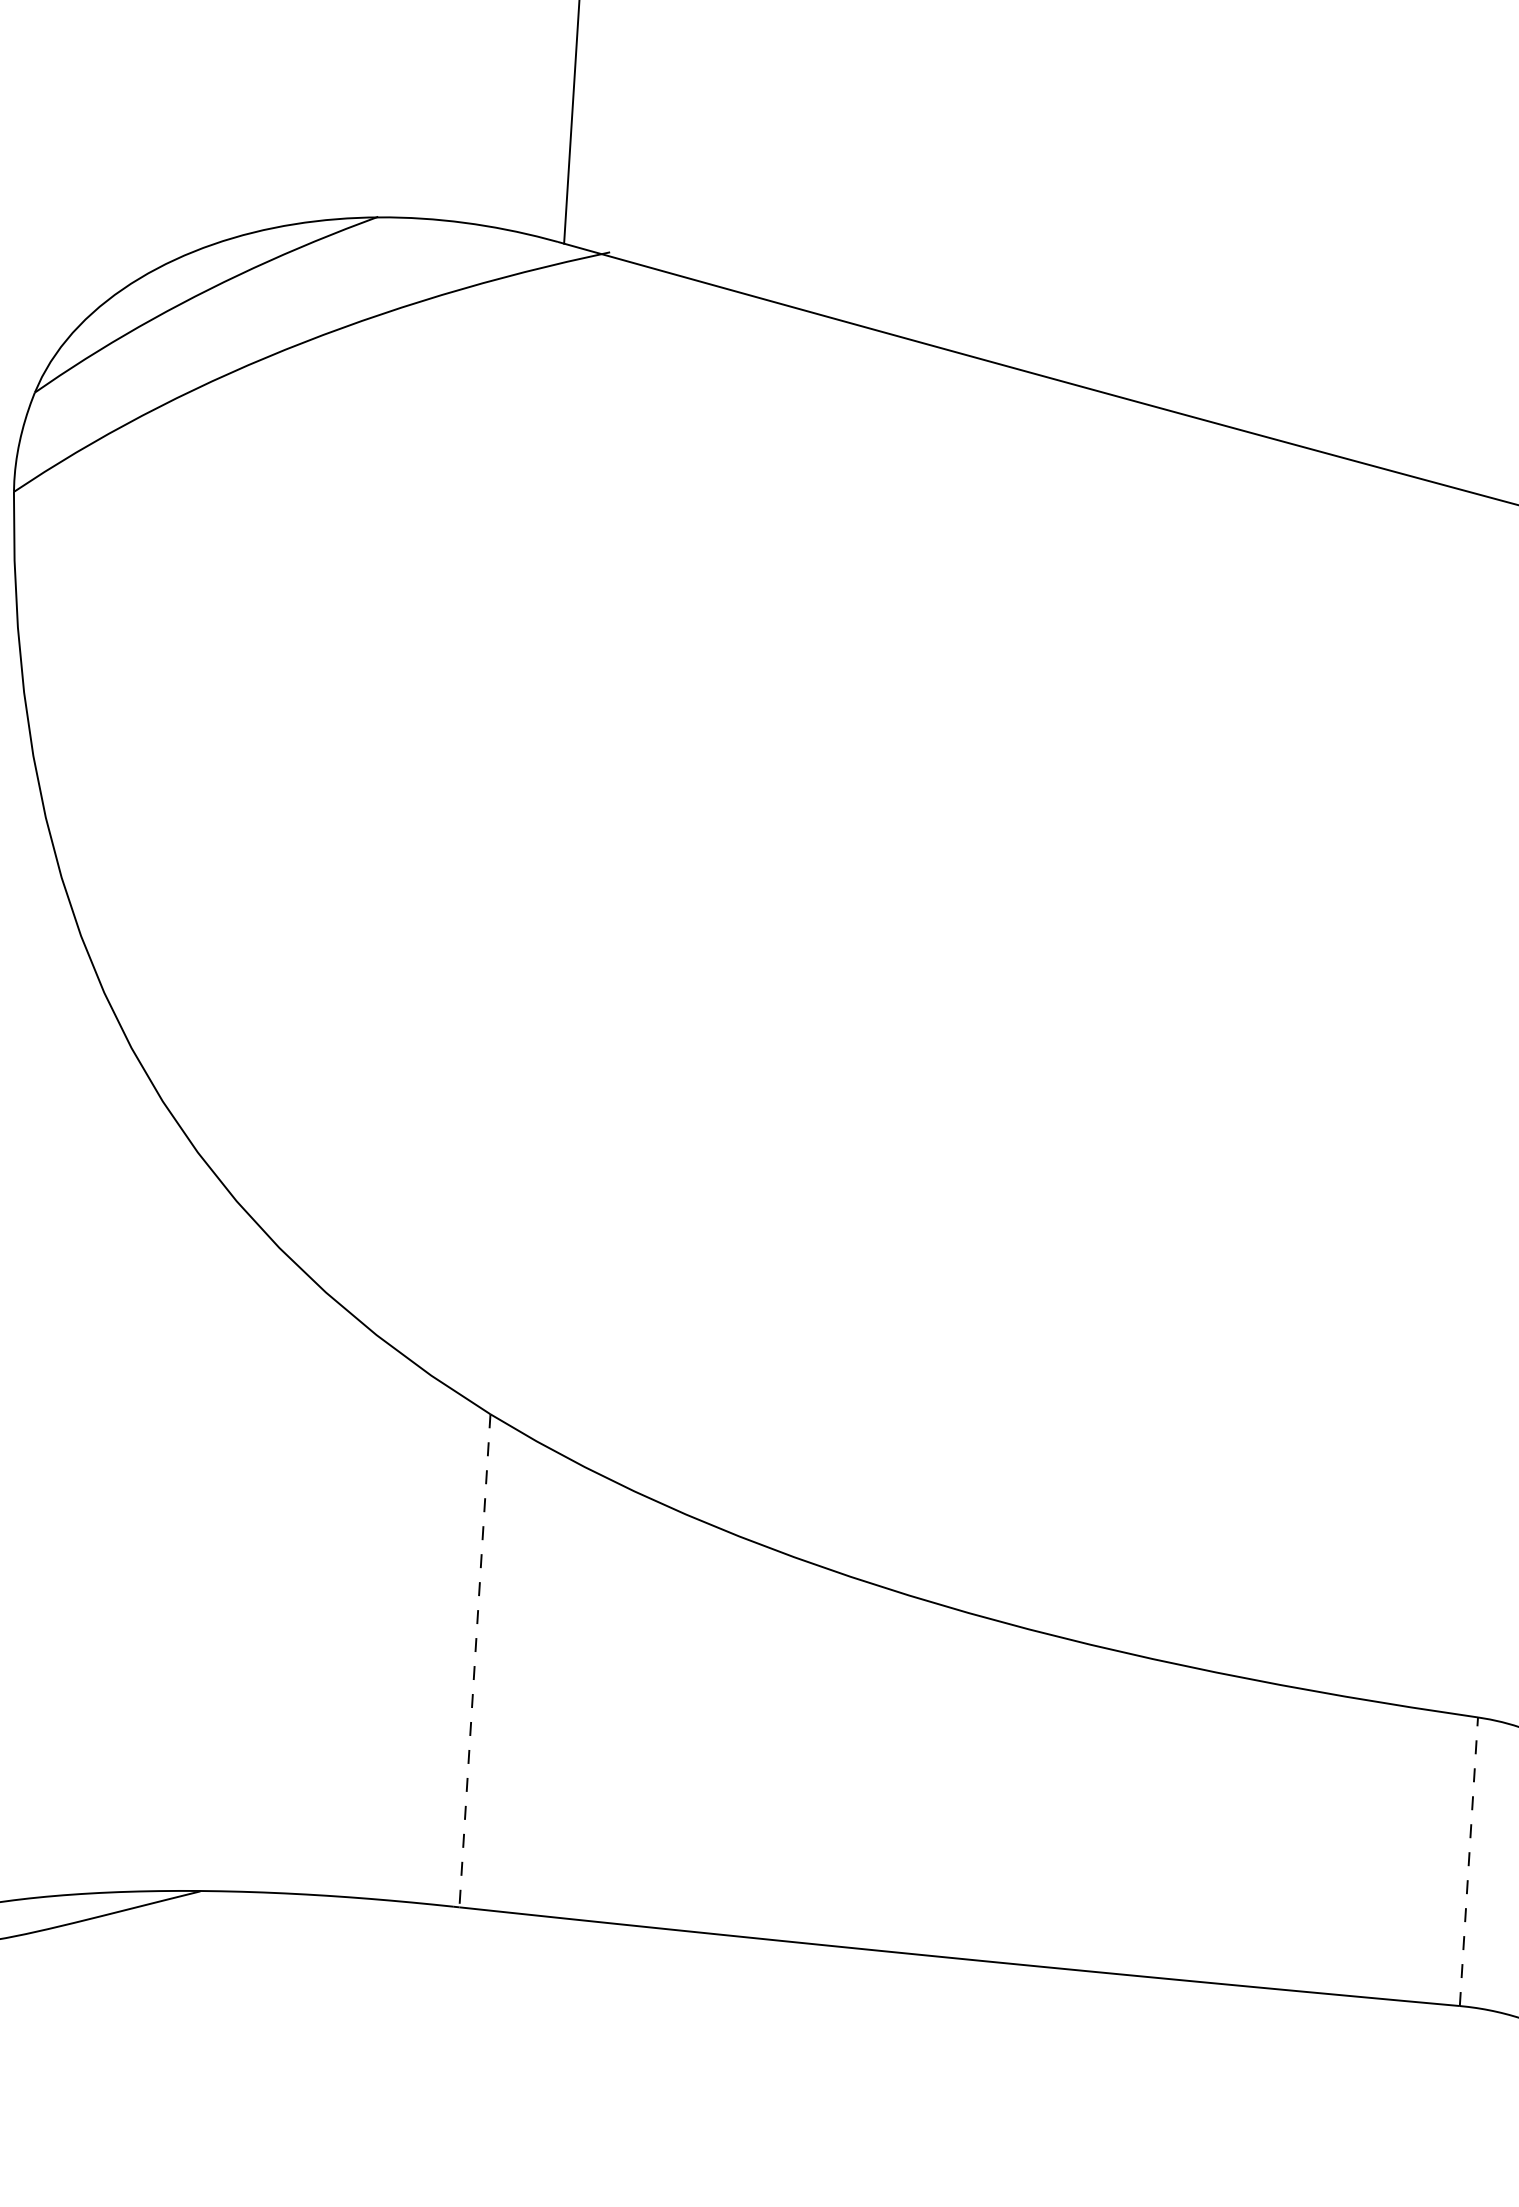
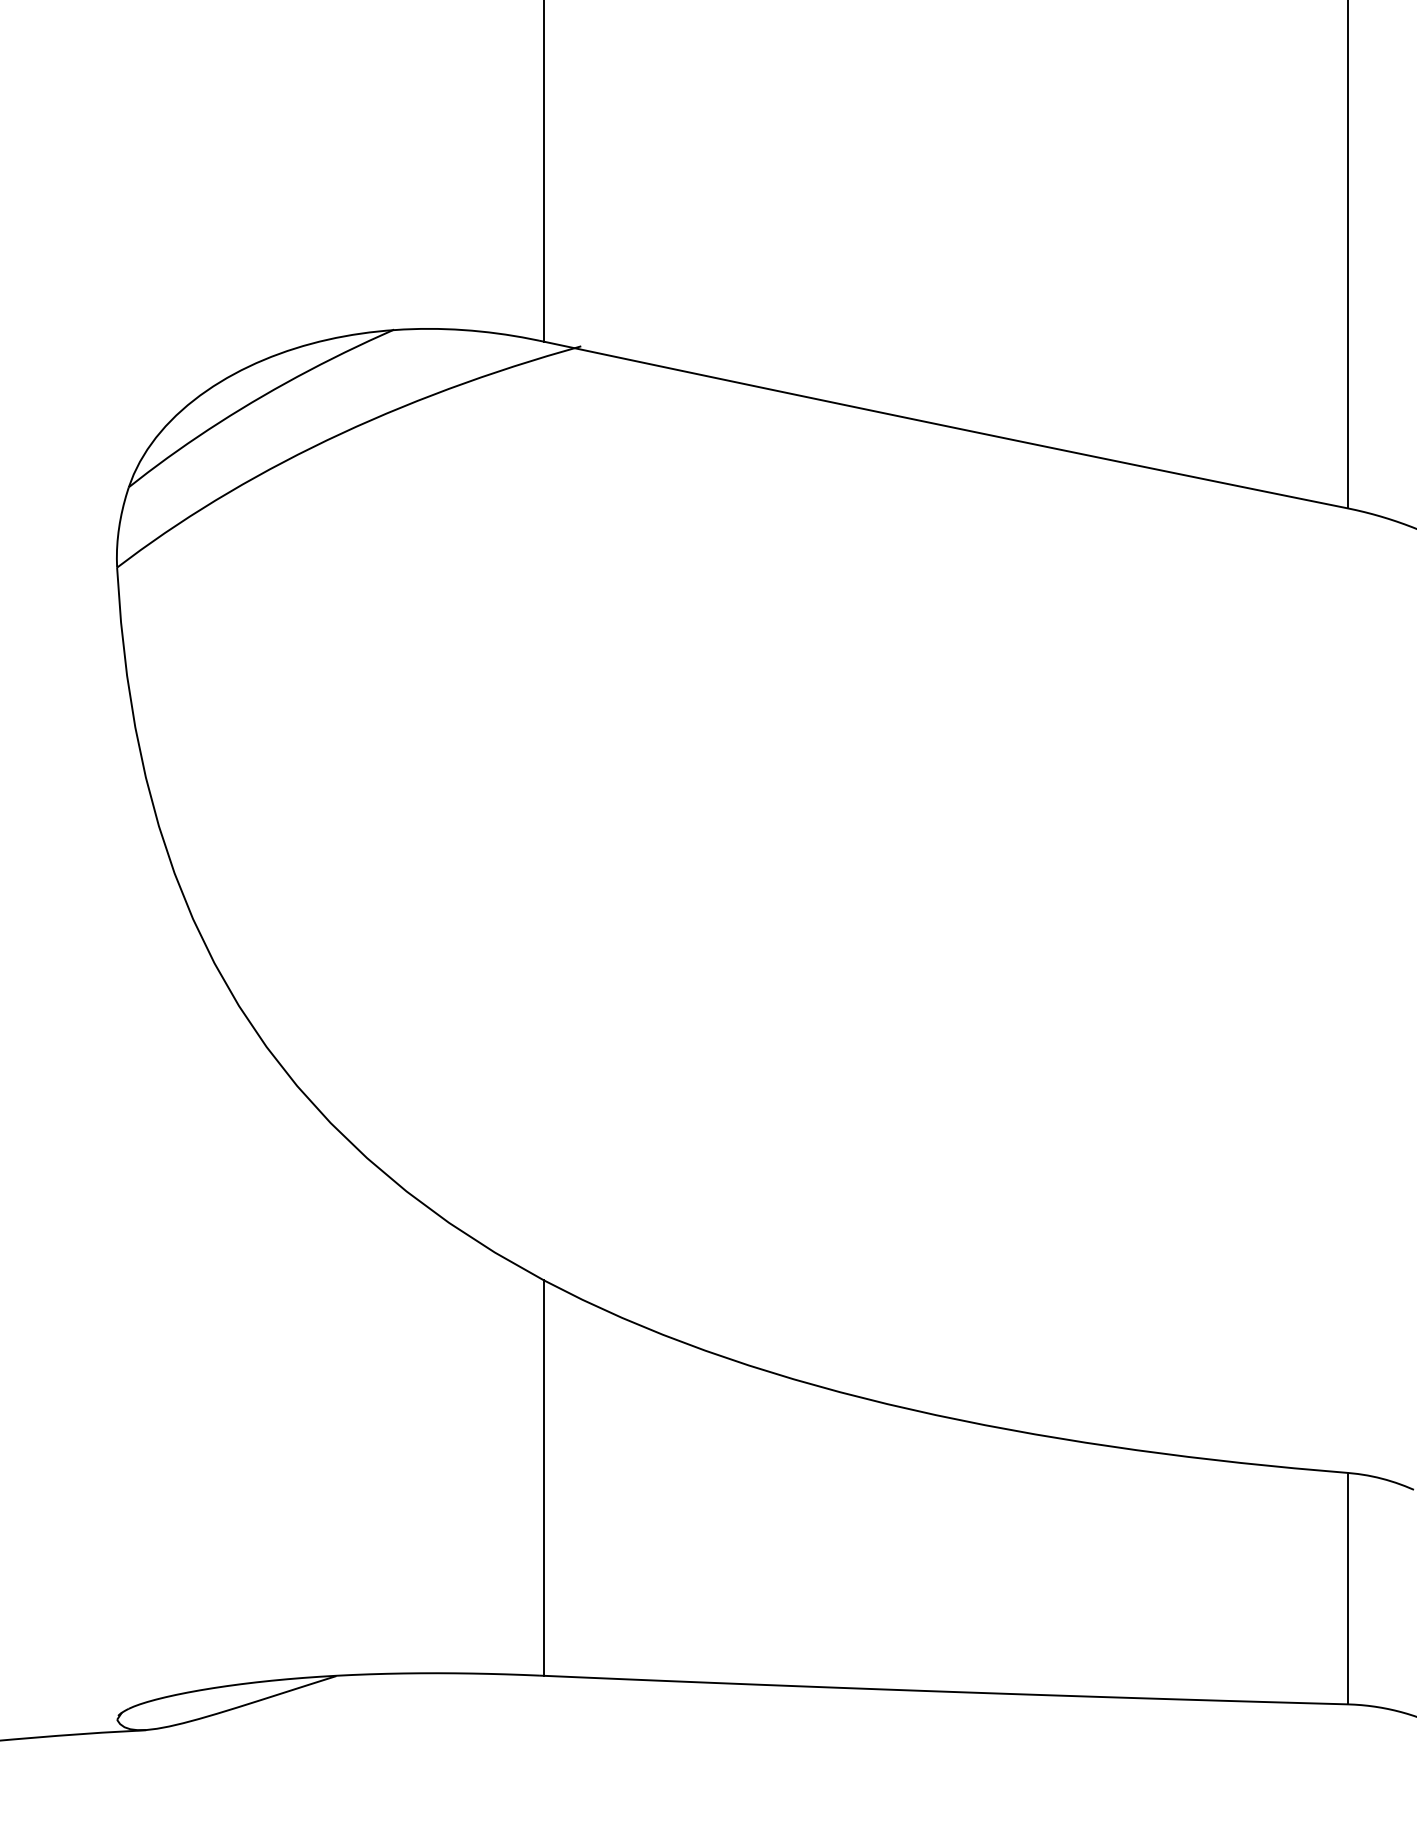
line: (475, 1661) -> (544, 1478), dashed -> solid
line: (1469, 1861) -> (1348, 1588), dashed -> solid

